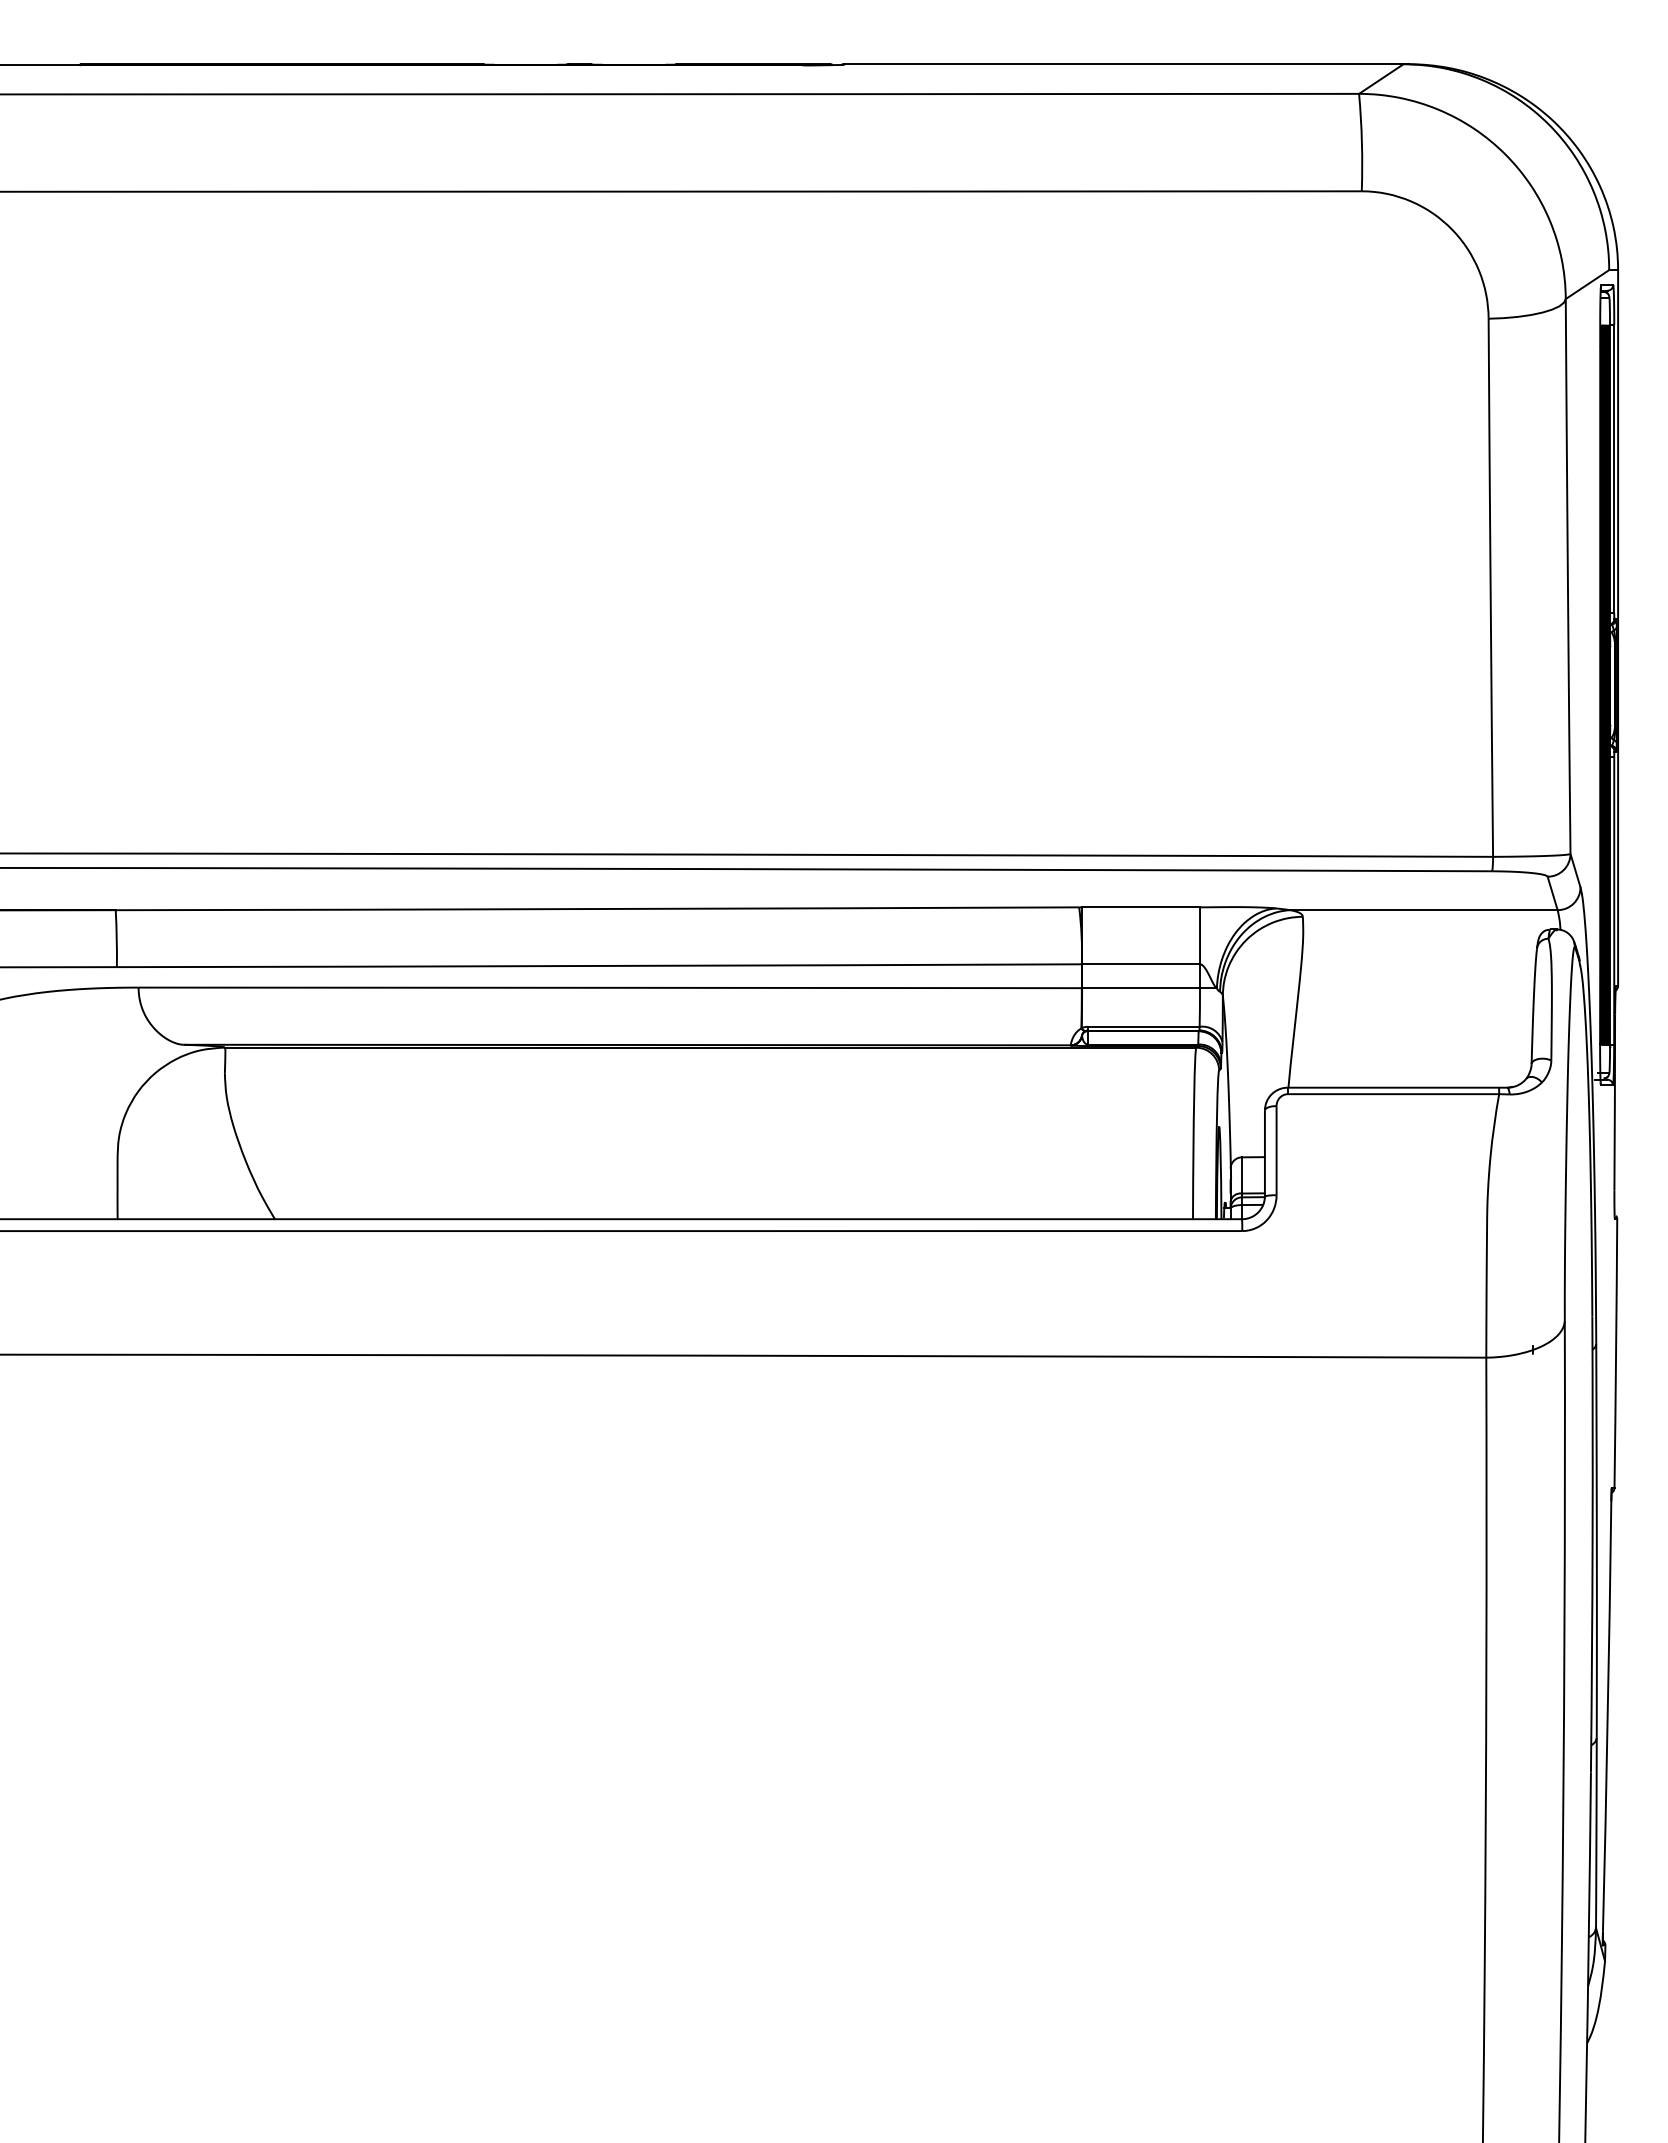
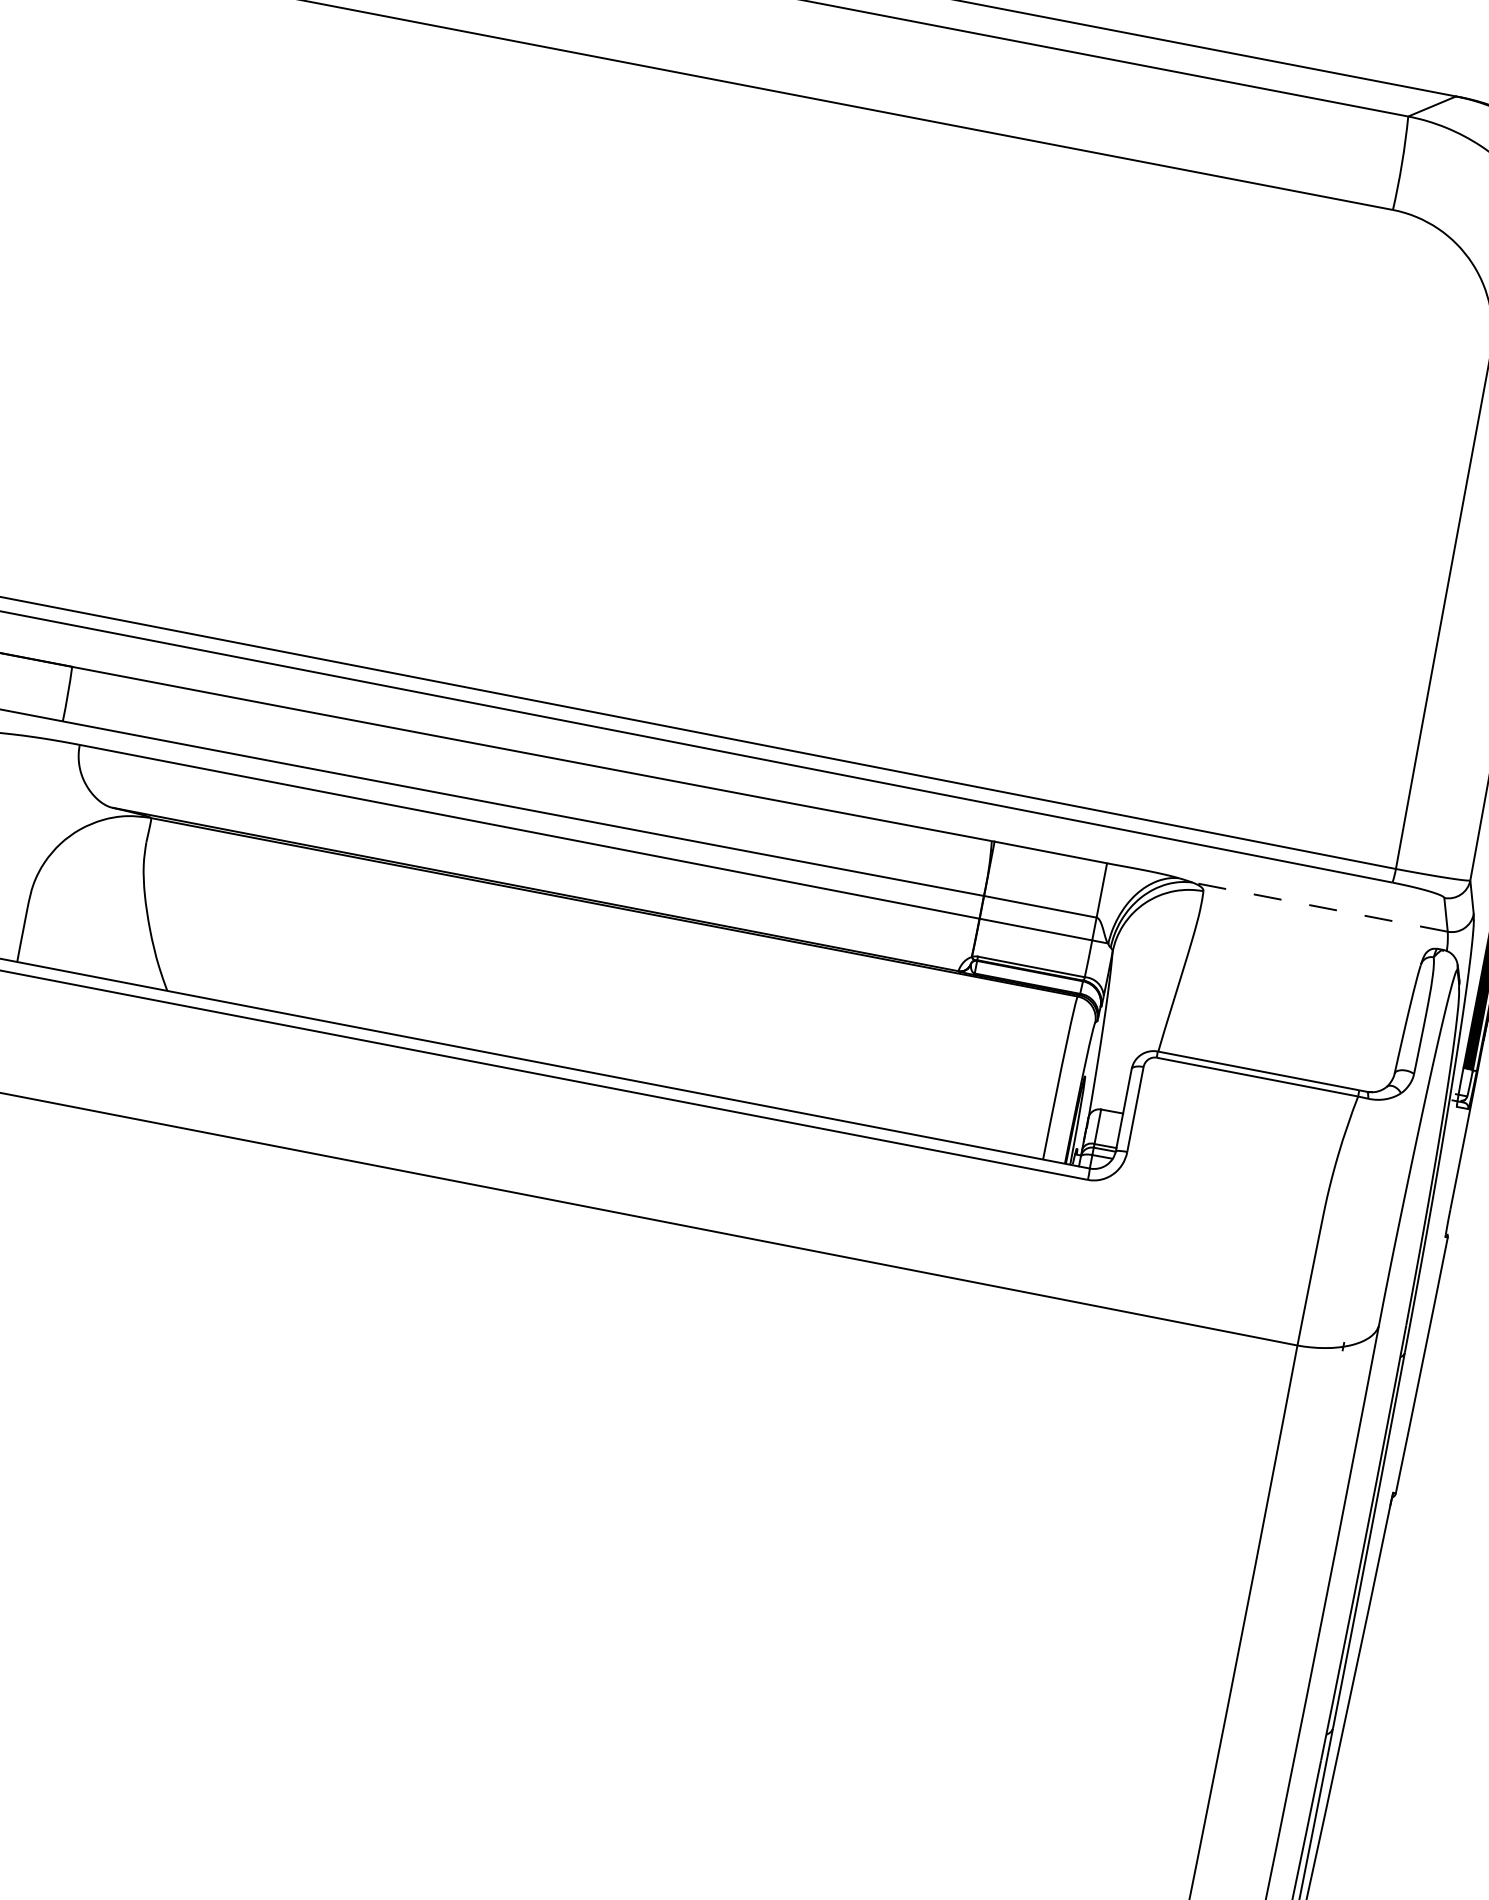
line: (1423, 910) -> (1319, 907), solid -> dashed

